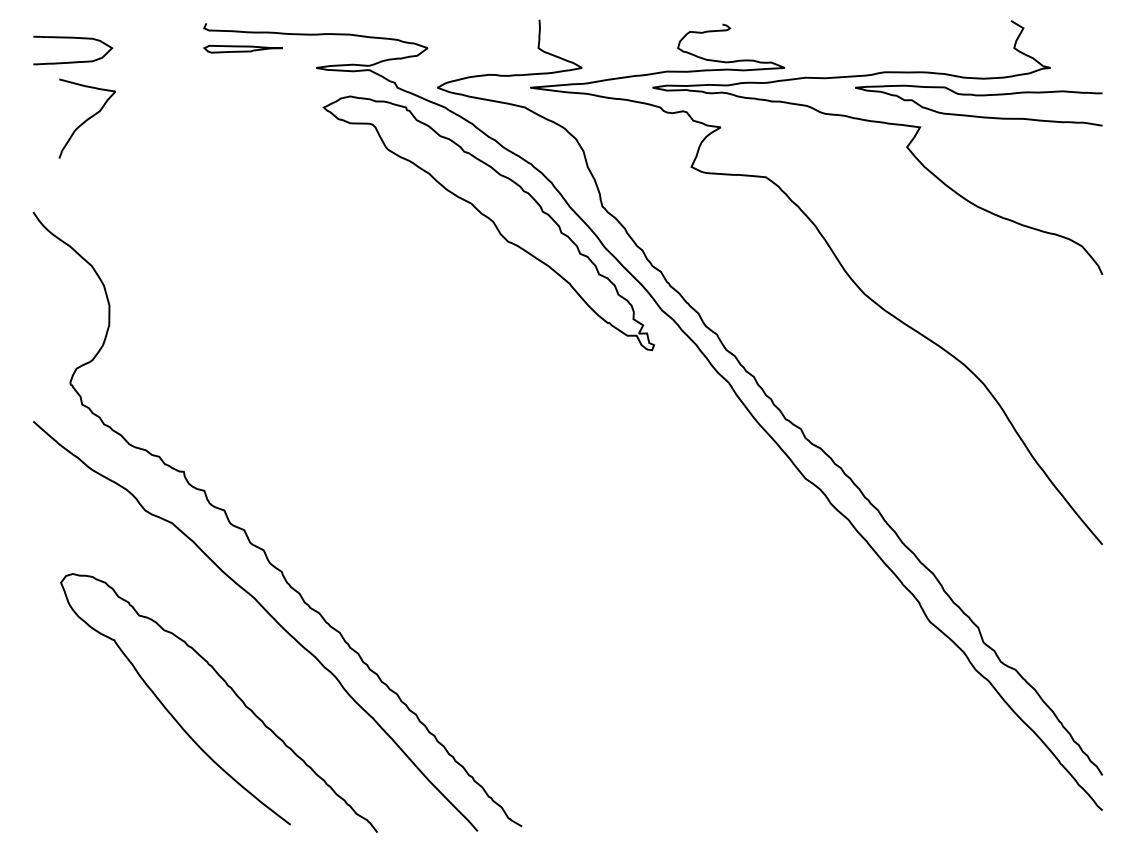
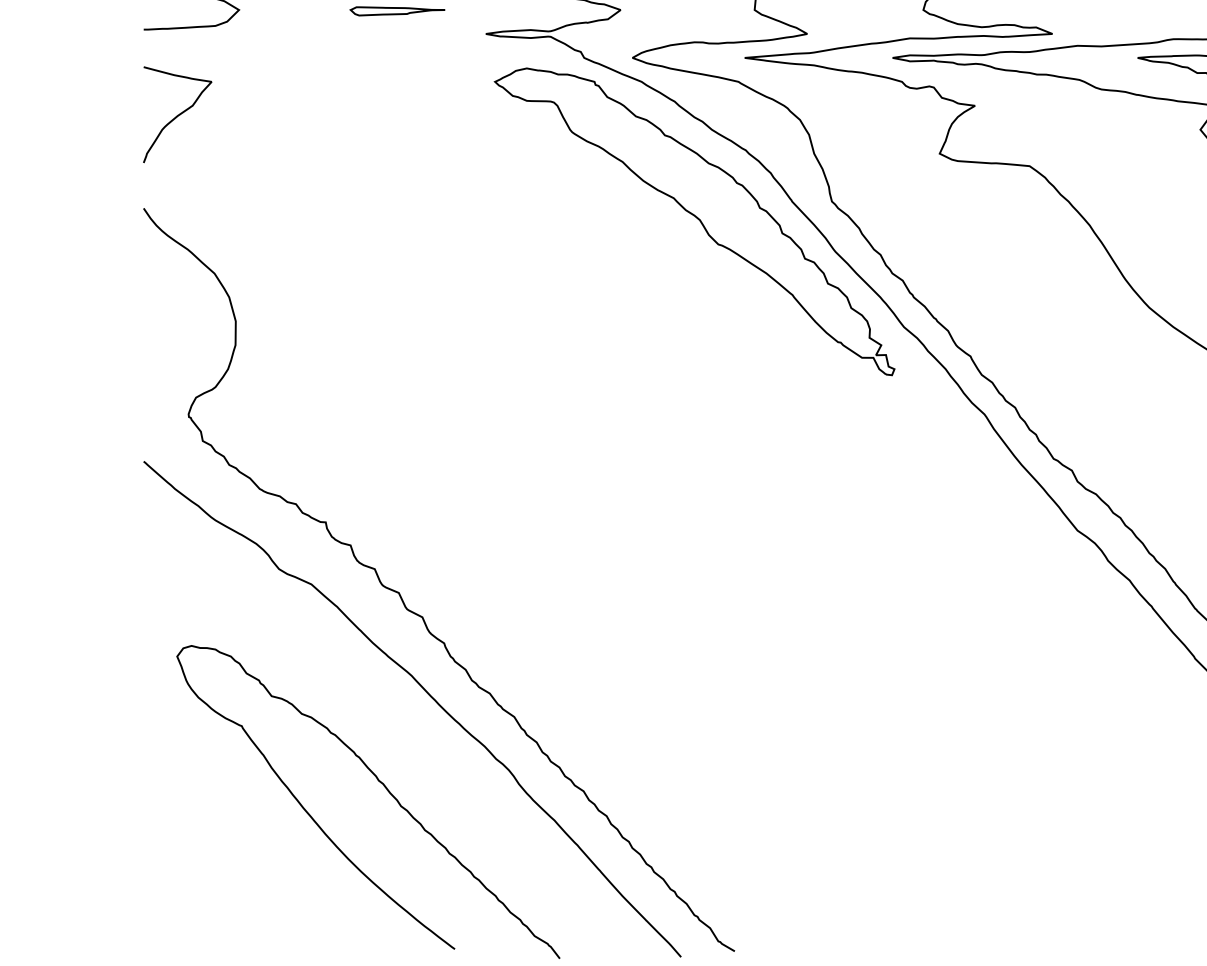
curve: (87, 118) -> (177, 114), moved

